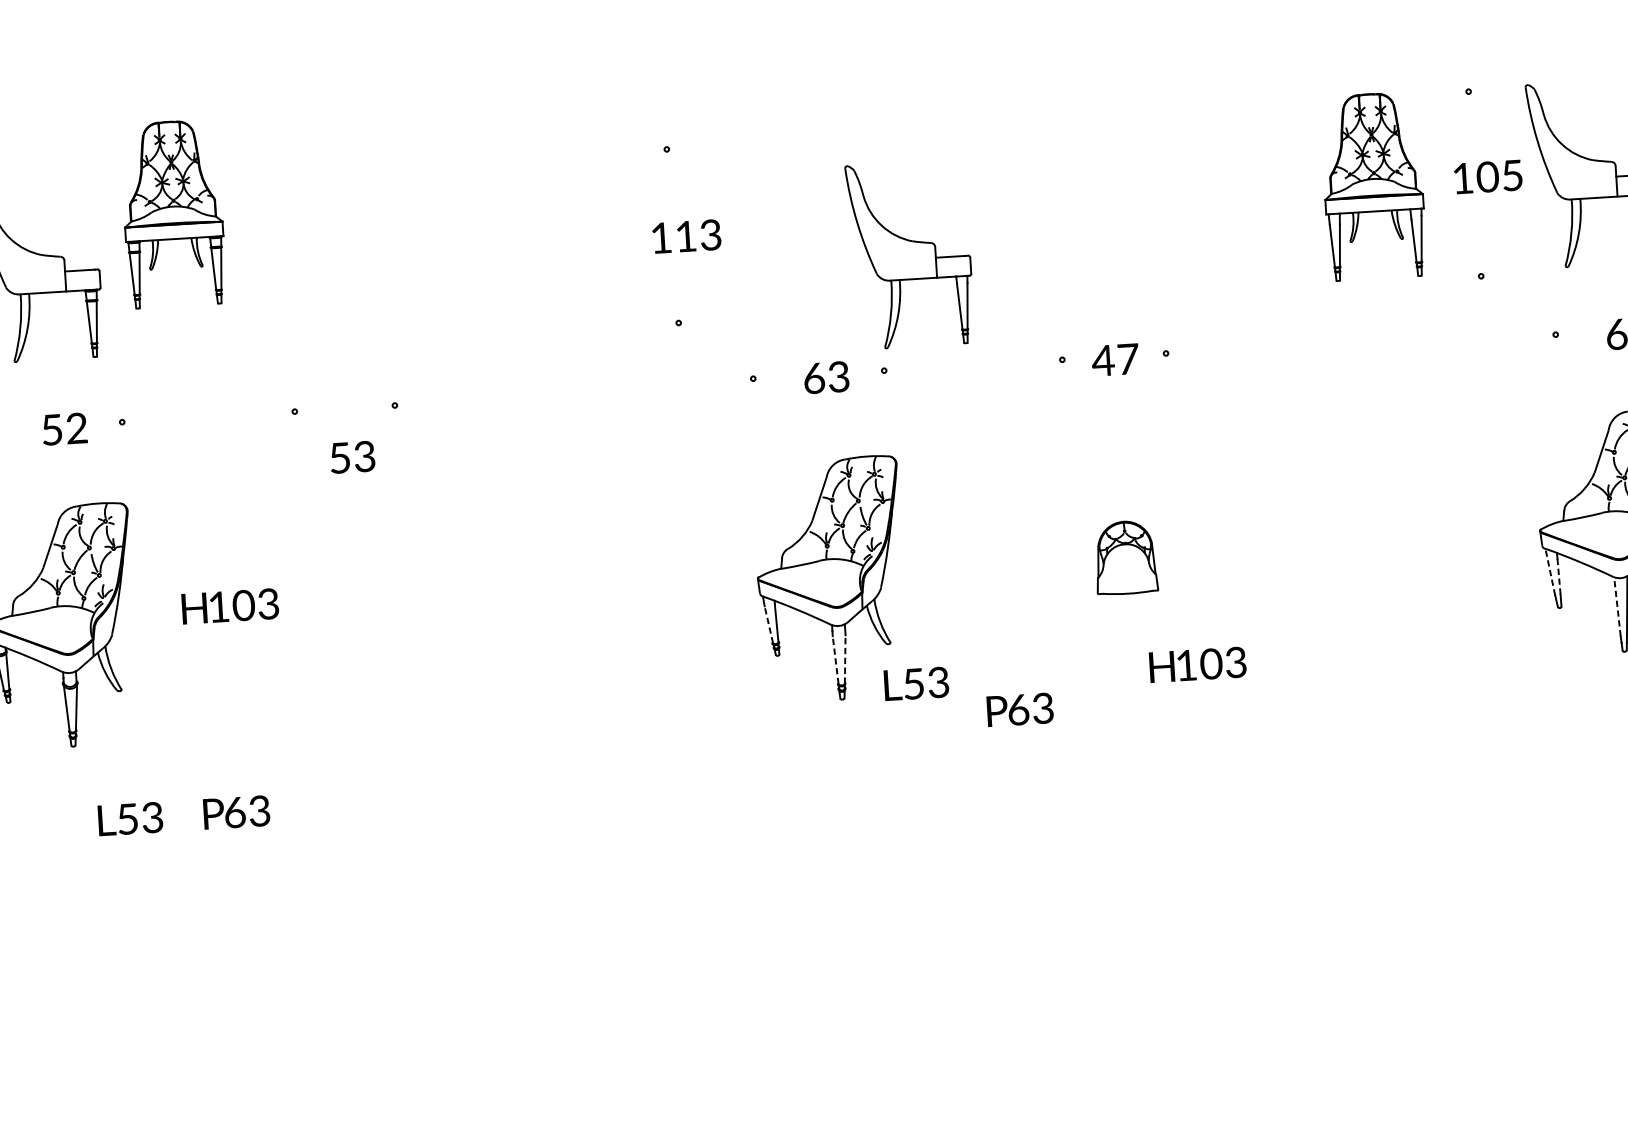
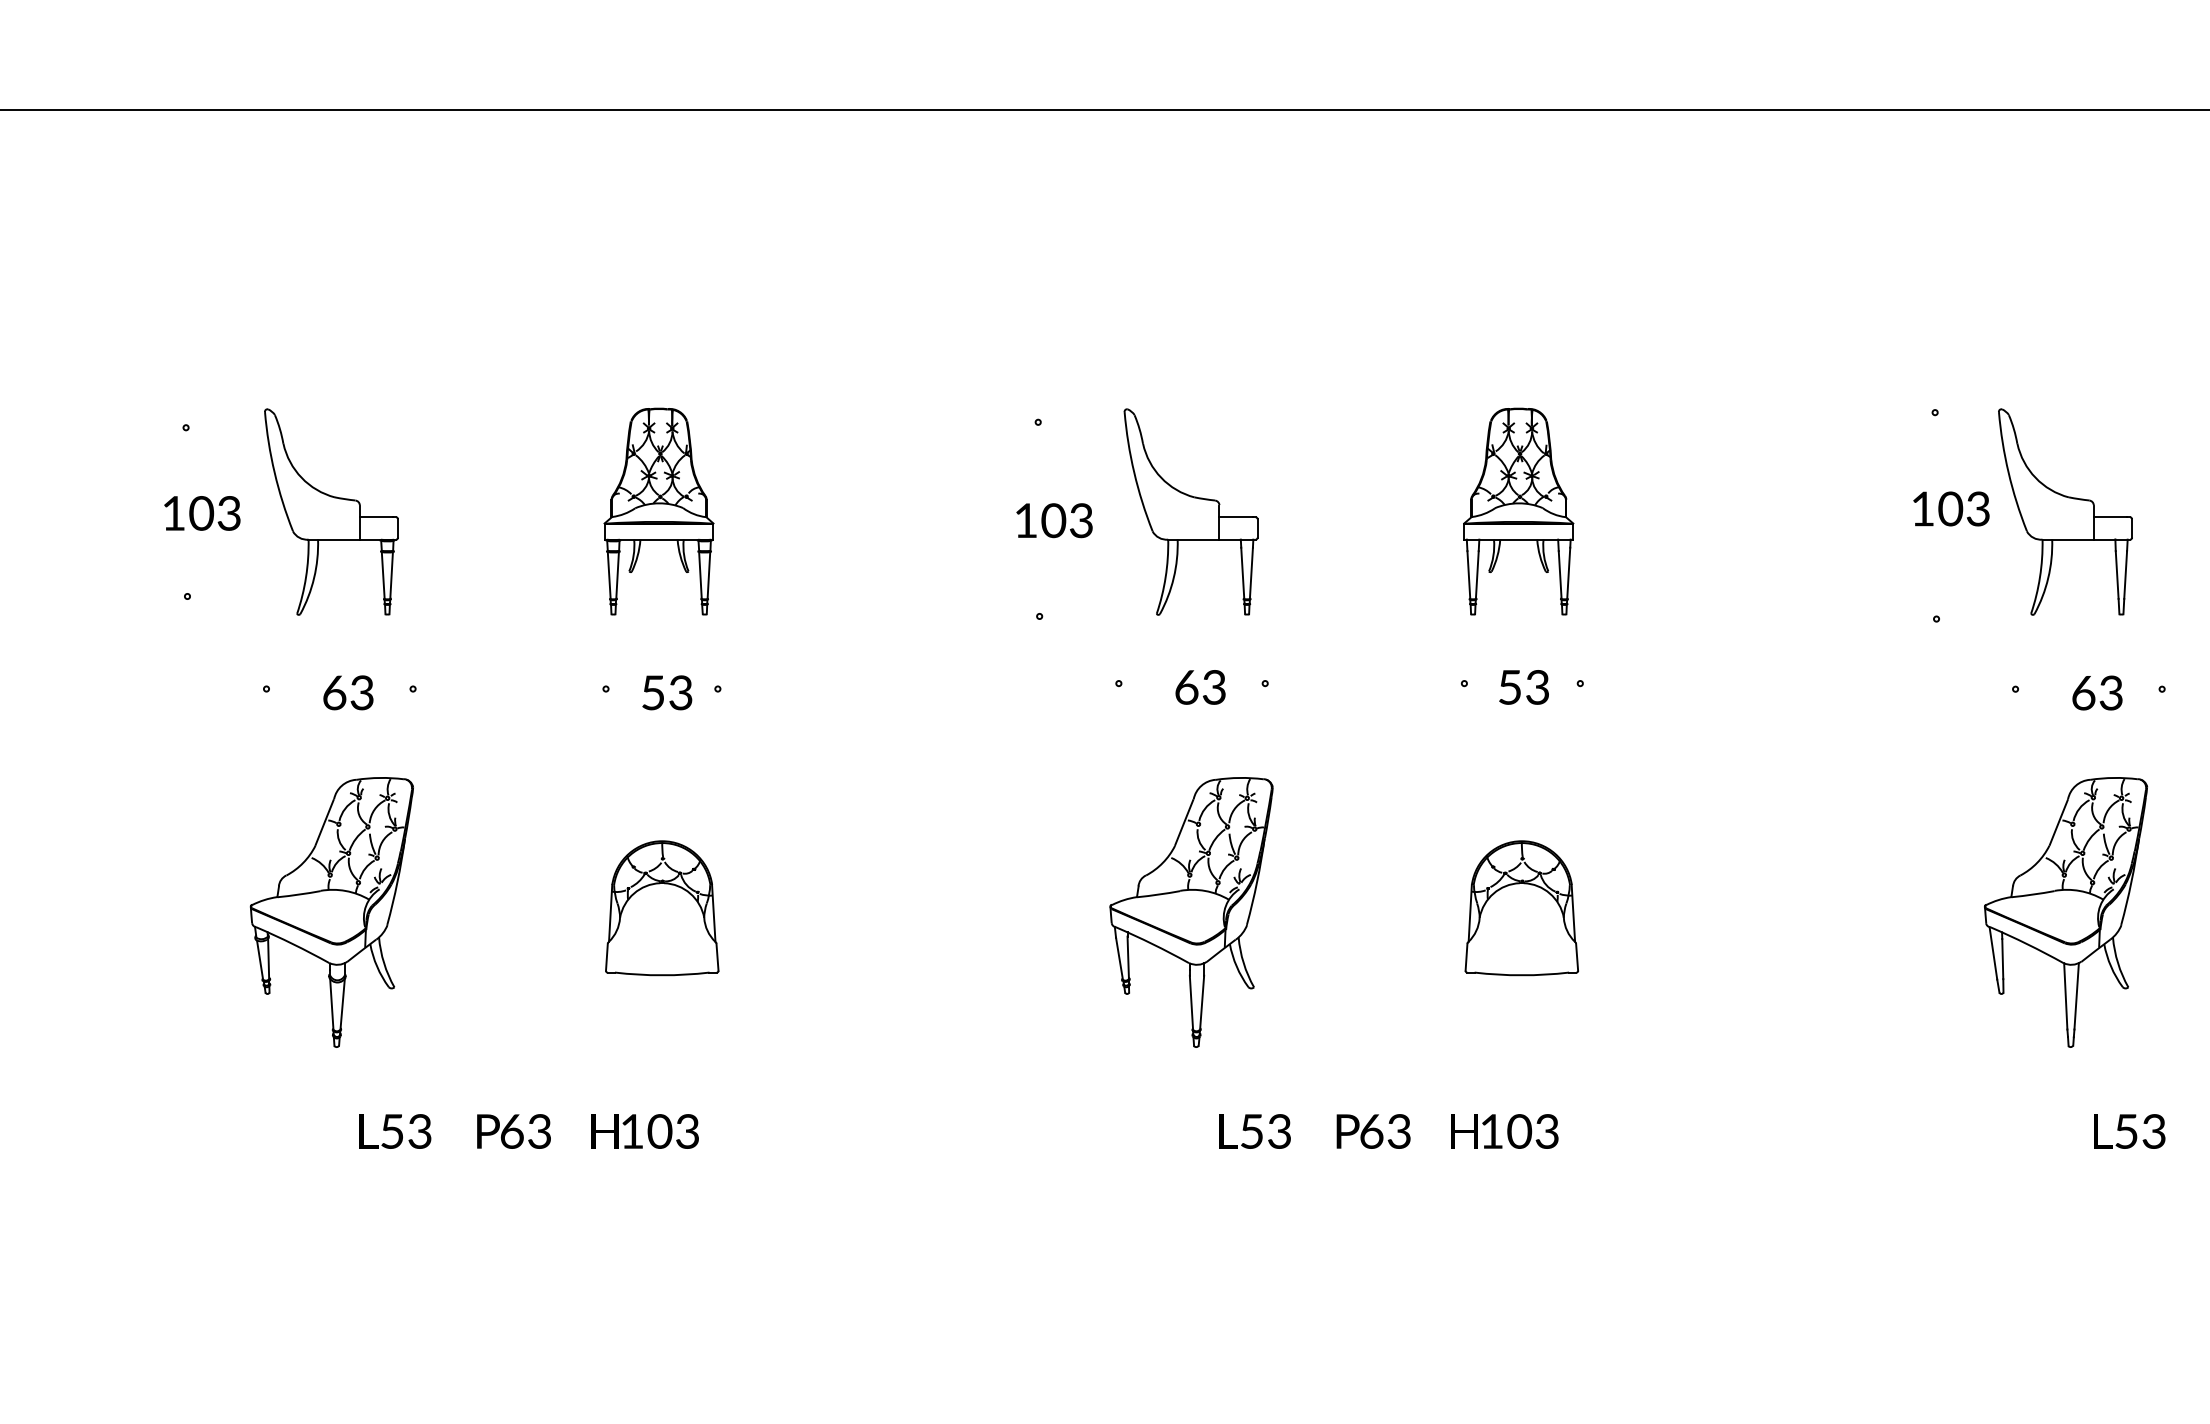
text: (1511, 175) -> (1977, 508), 105 -> 103
part: (1373, 186) -> (1518, 511), moved
part: (172, 213) -> (658, 511), moved
text: (685, 236) -> (1053, 520), 113 -> 103
part: (909, 254) -> (1190, 511), moved
text: (1115, 360) -> (1523, 687), 47 -> 53
text: (64, 428) -> (348, 692), 52 -> 63
text: (352, 457) -> (667, 692), moved
part: (1125, 557) -> (1521, 908), size x1.67
line: (1550, 571) -> (1993, 952), dashed -> solid
line: (1558, 577) -> (2002, 959), dashed -> solid
part: (357, 604) -> (662, 908), added
line: (1617, 605) -> (2065, 995), dashed -> solid
text: (229, 606) -> (644, 1131), moved
line: (768, 624) -> (1119, 958), dashed -> solid
line: (845, 659) -> (1202, 1002), dashed -> solid
line: (835, 660) -> (1191, 1002), dashed -> solid
text: (1197, 664) -> (1504, 1131), moved
text: (916, 683) -> (1254, 1131), moved
text: (1020, 709) -> (1373, 1131), moved

